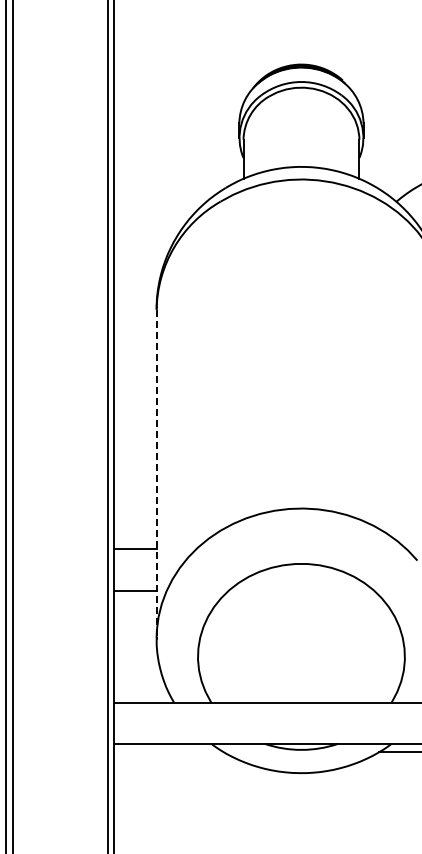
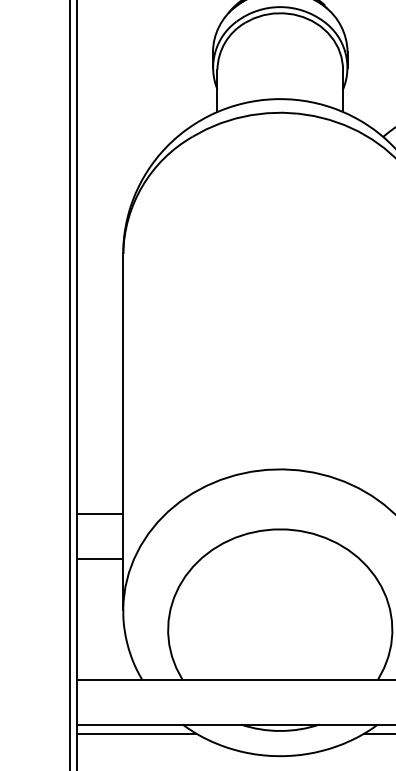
line: (156, 474) -> (123, 432), dashed -> solid
line: (168, 752) -> (136, 733), added

